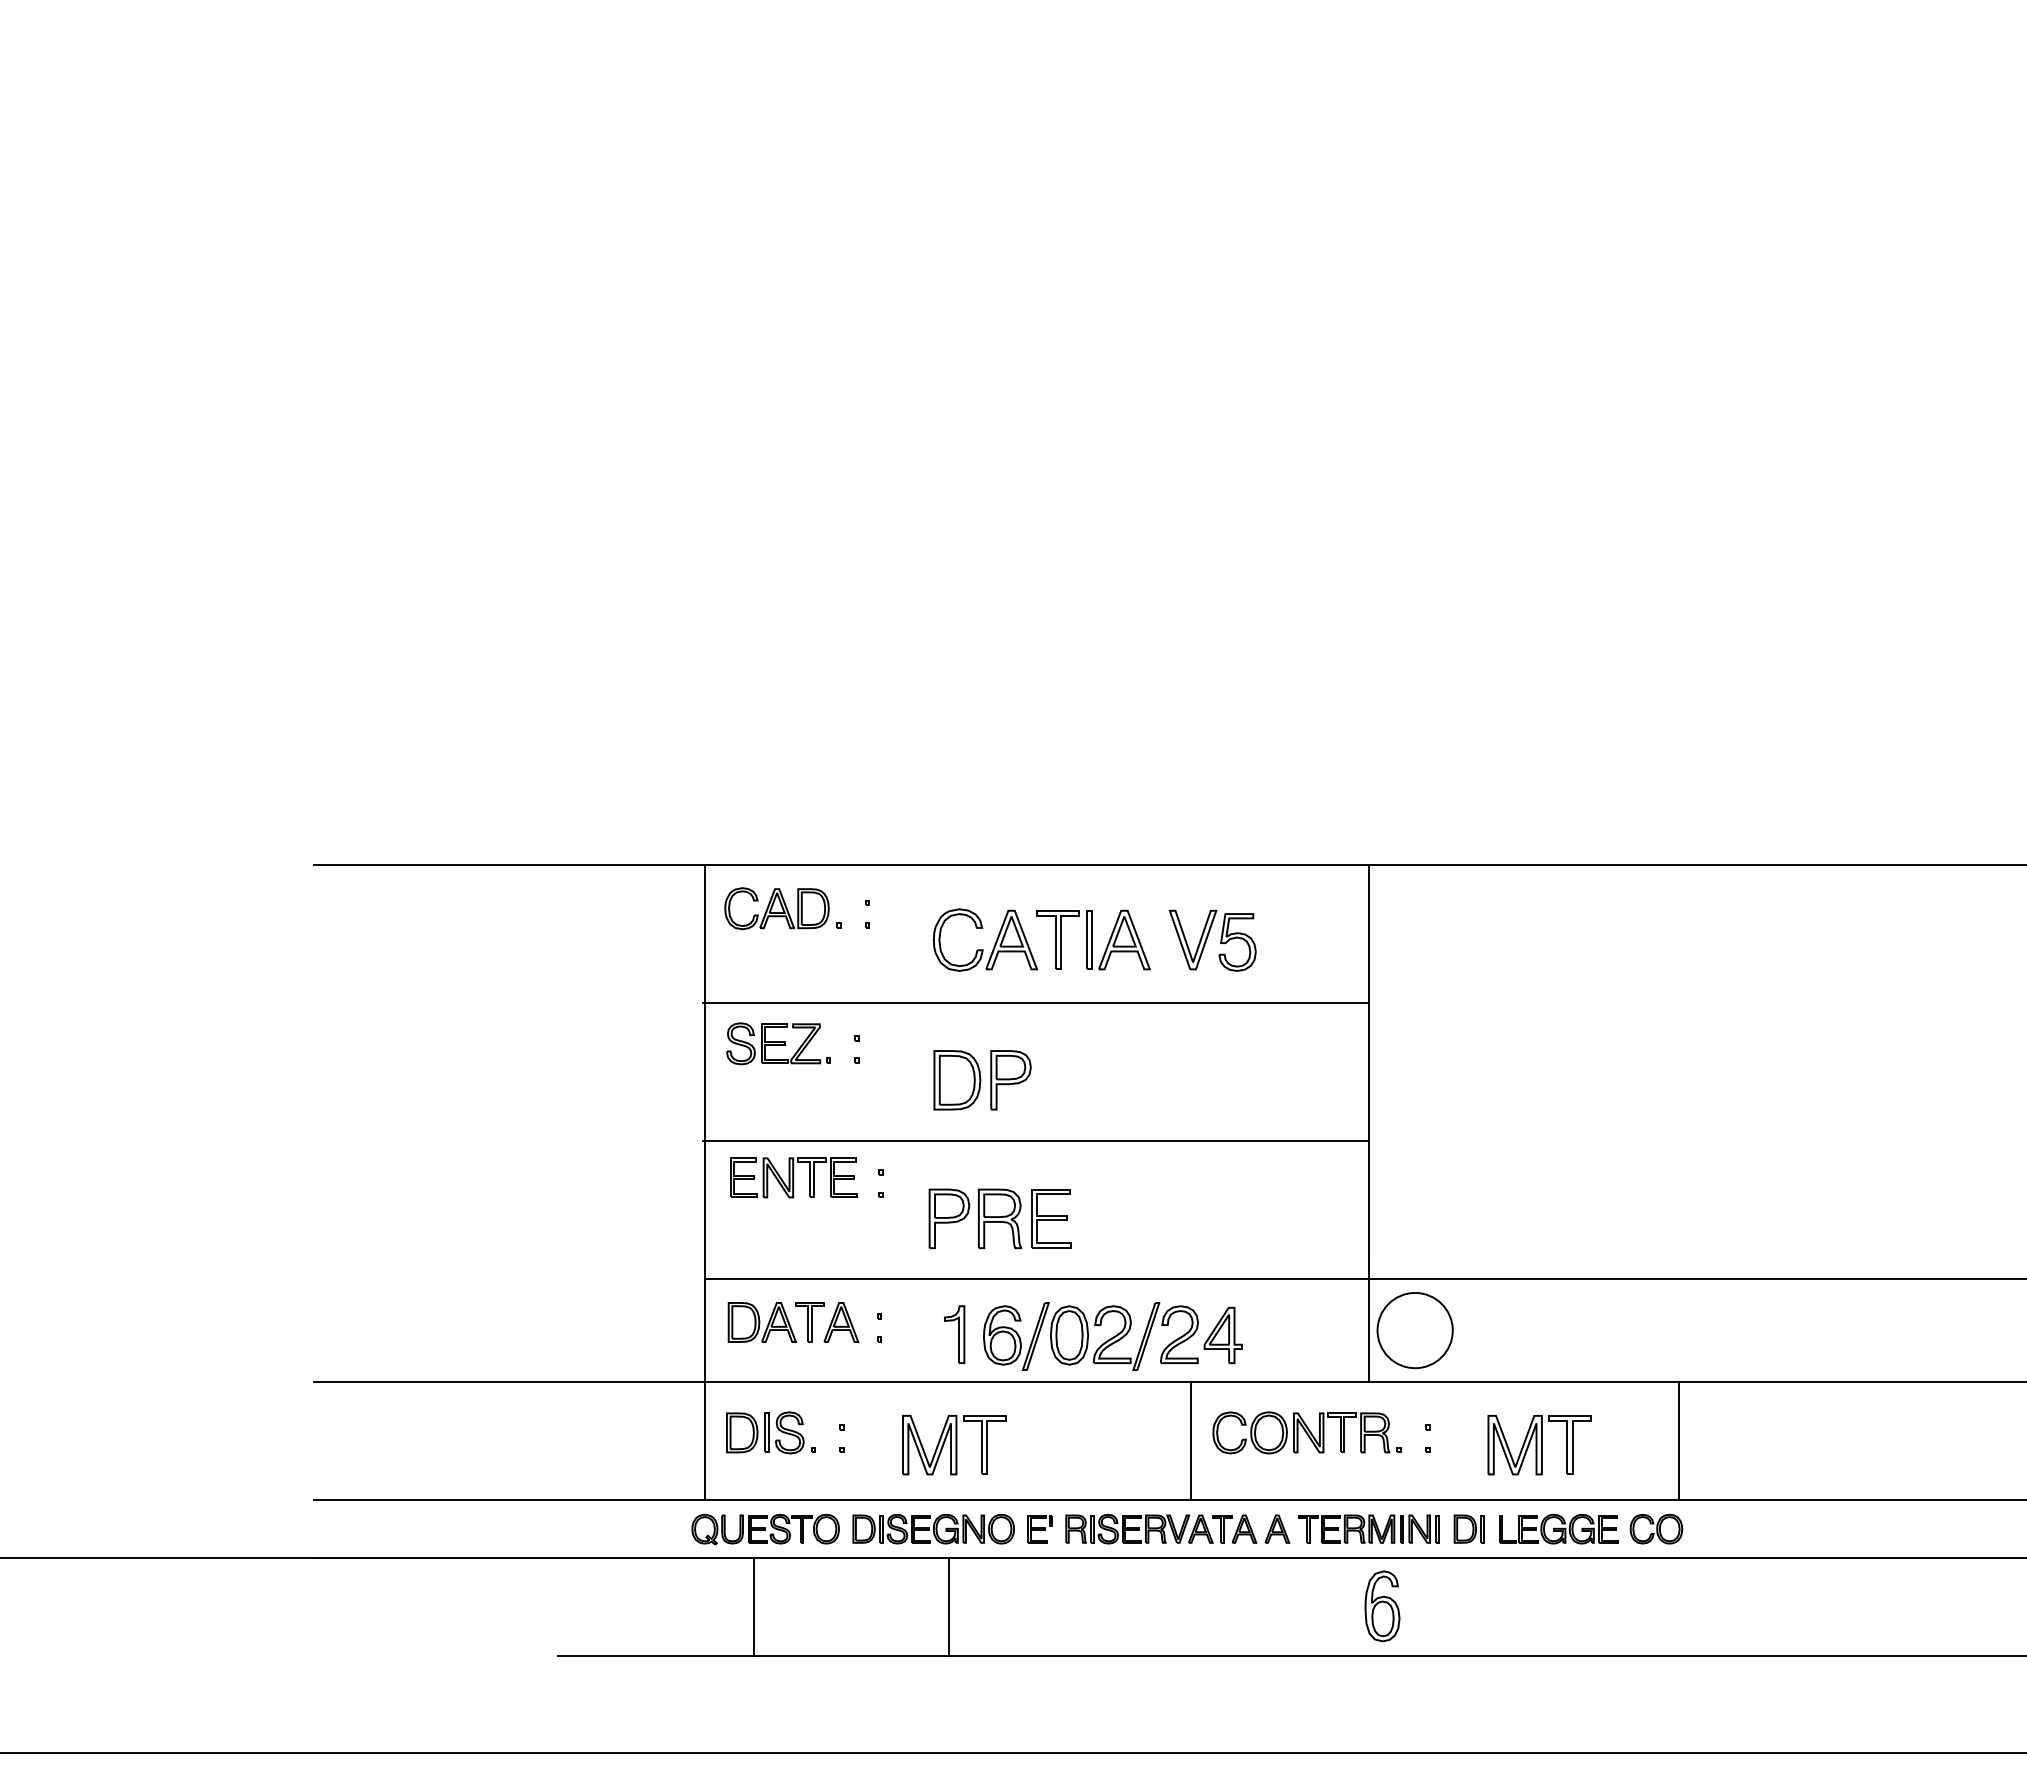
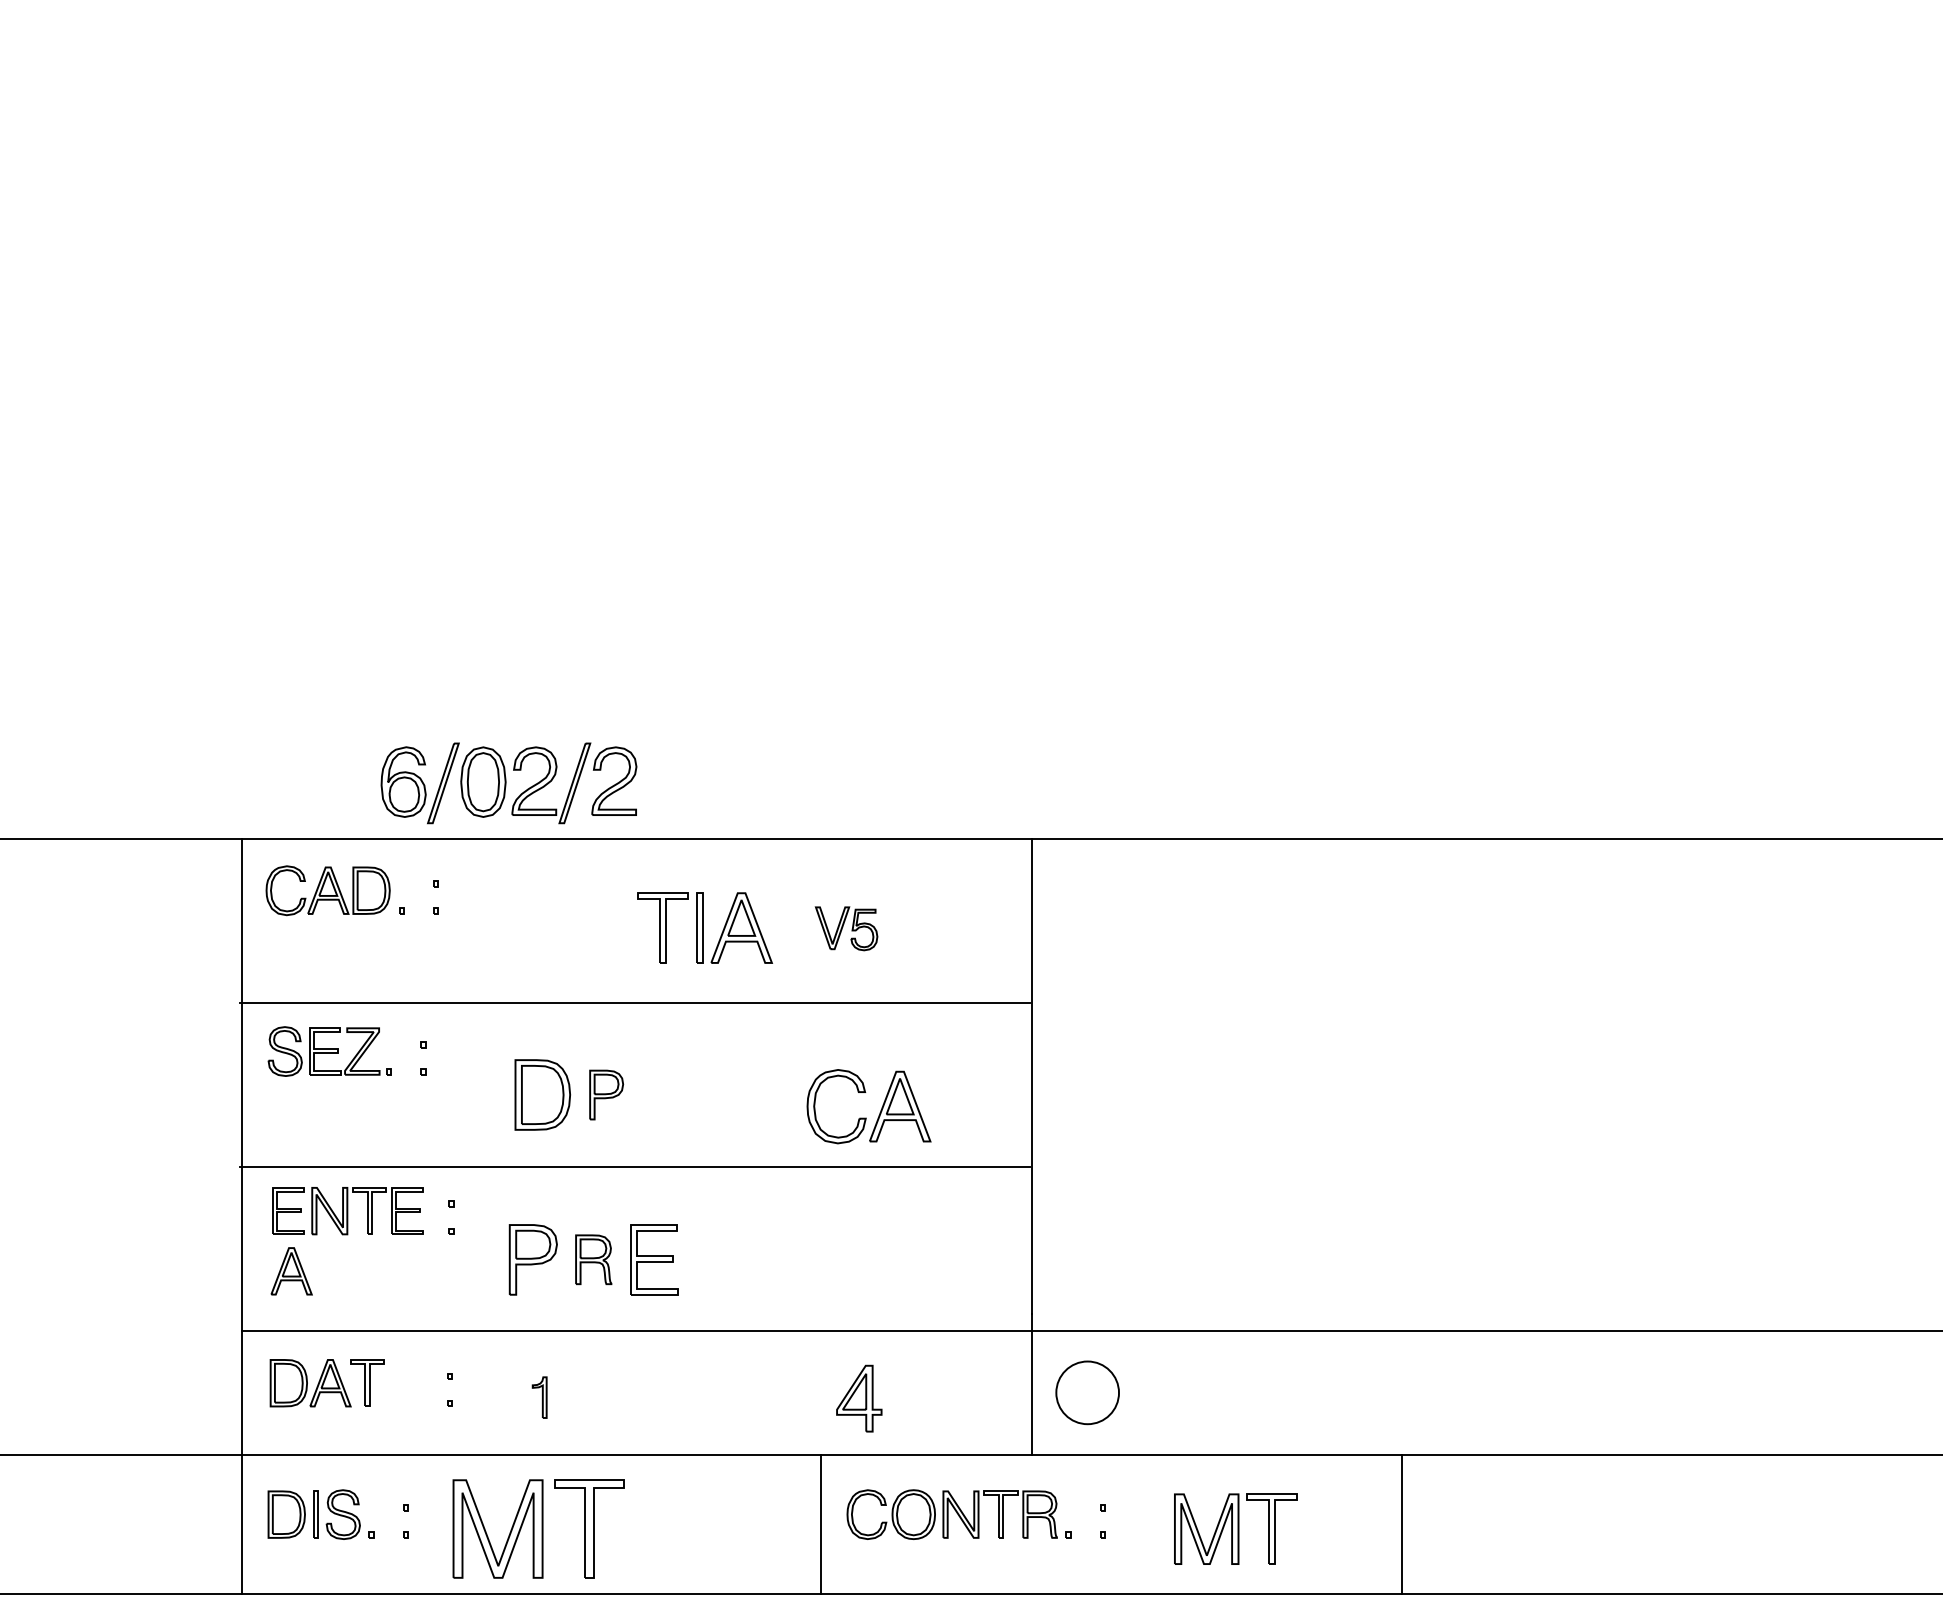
part: (1212, 940) -> (846, 928), size x0.6
part: (995, 941) -> (880, 1108), moved
part: (1010, 1080) -> (606, 1095), size x0.7
part: (1000, 1218) -> (594, 1259), size x0.7
part: (841, 1322) -> (291, 1271), moved
circle: (1414, 1330) -> (1086, 1392), size x0.7
part: (954, 1334) -> (539, 1397), size x0.6
part: (1090, 1336) -> (508, 783), moved
part: (954, 1445) -> (539, 1529), size x1.4

